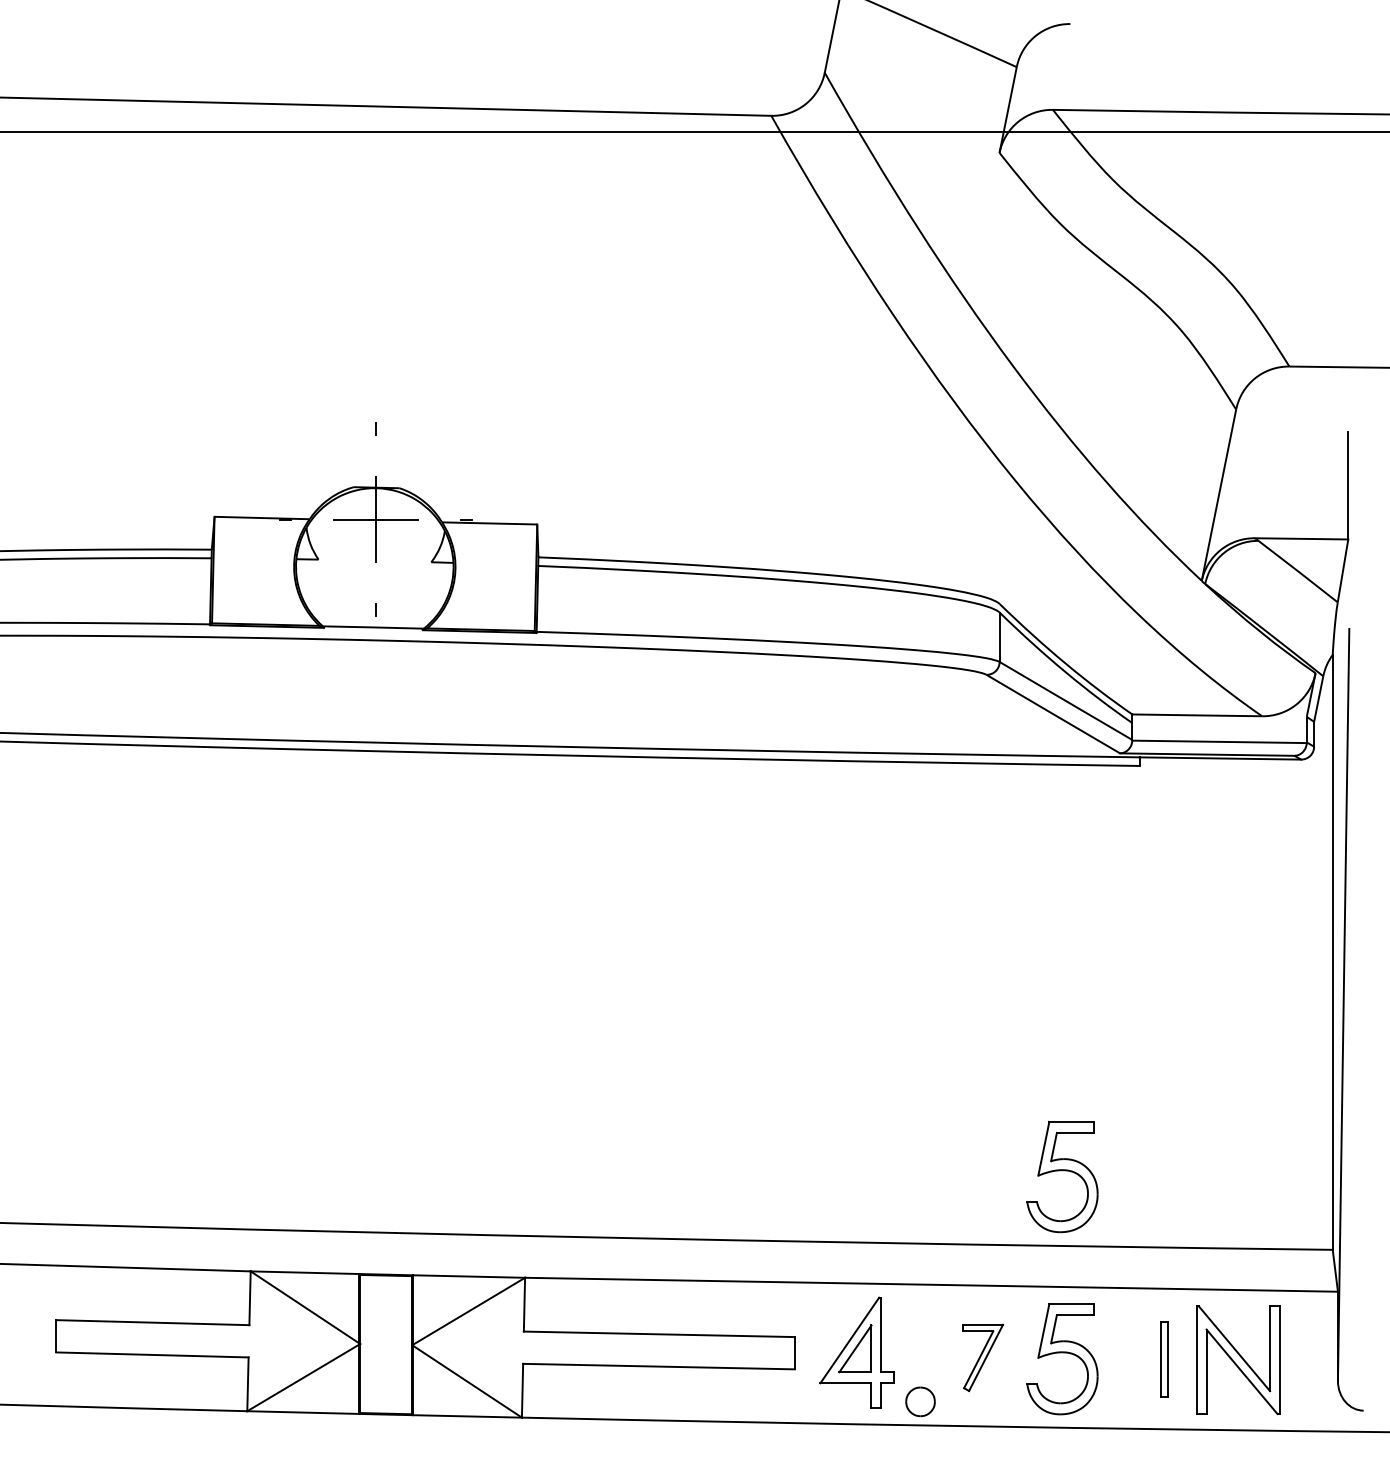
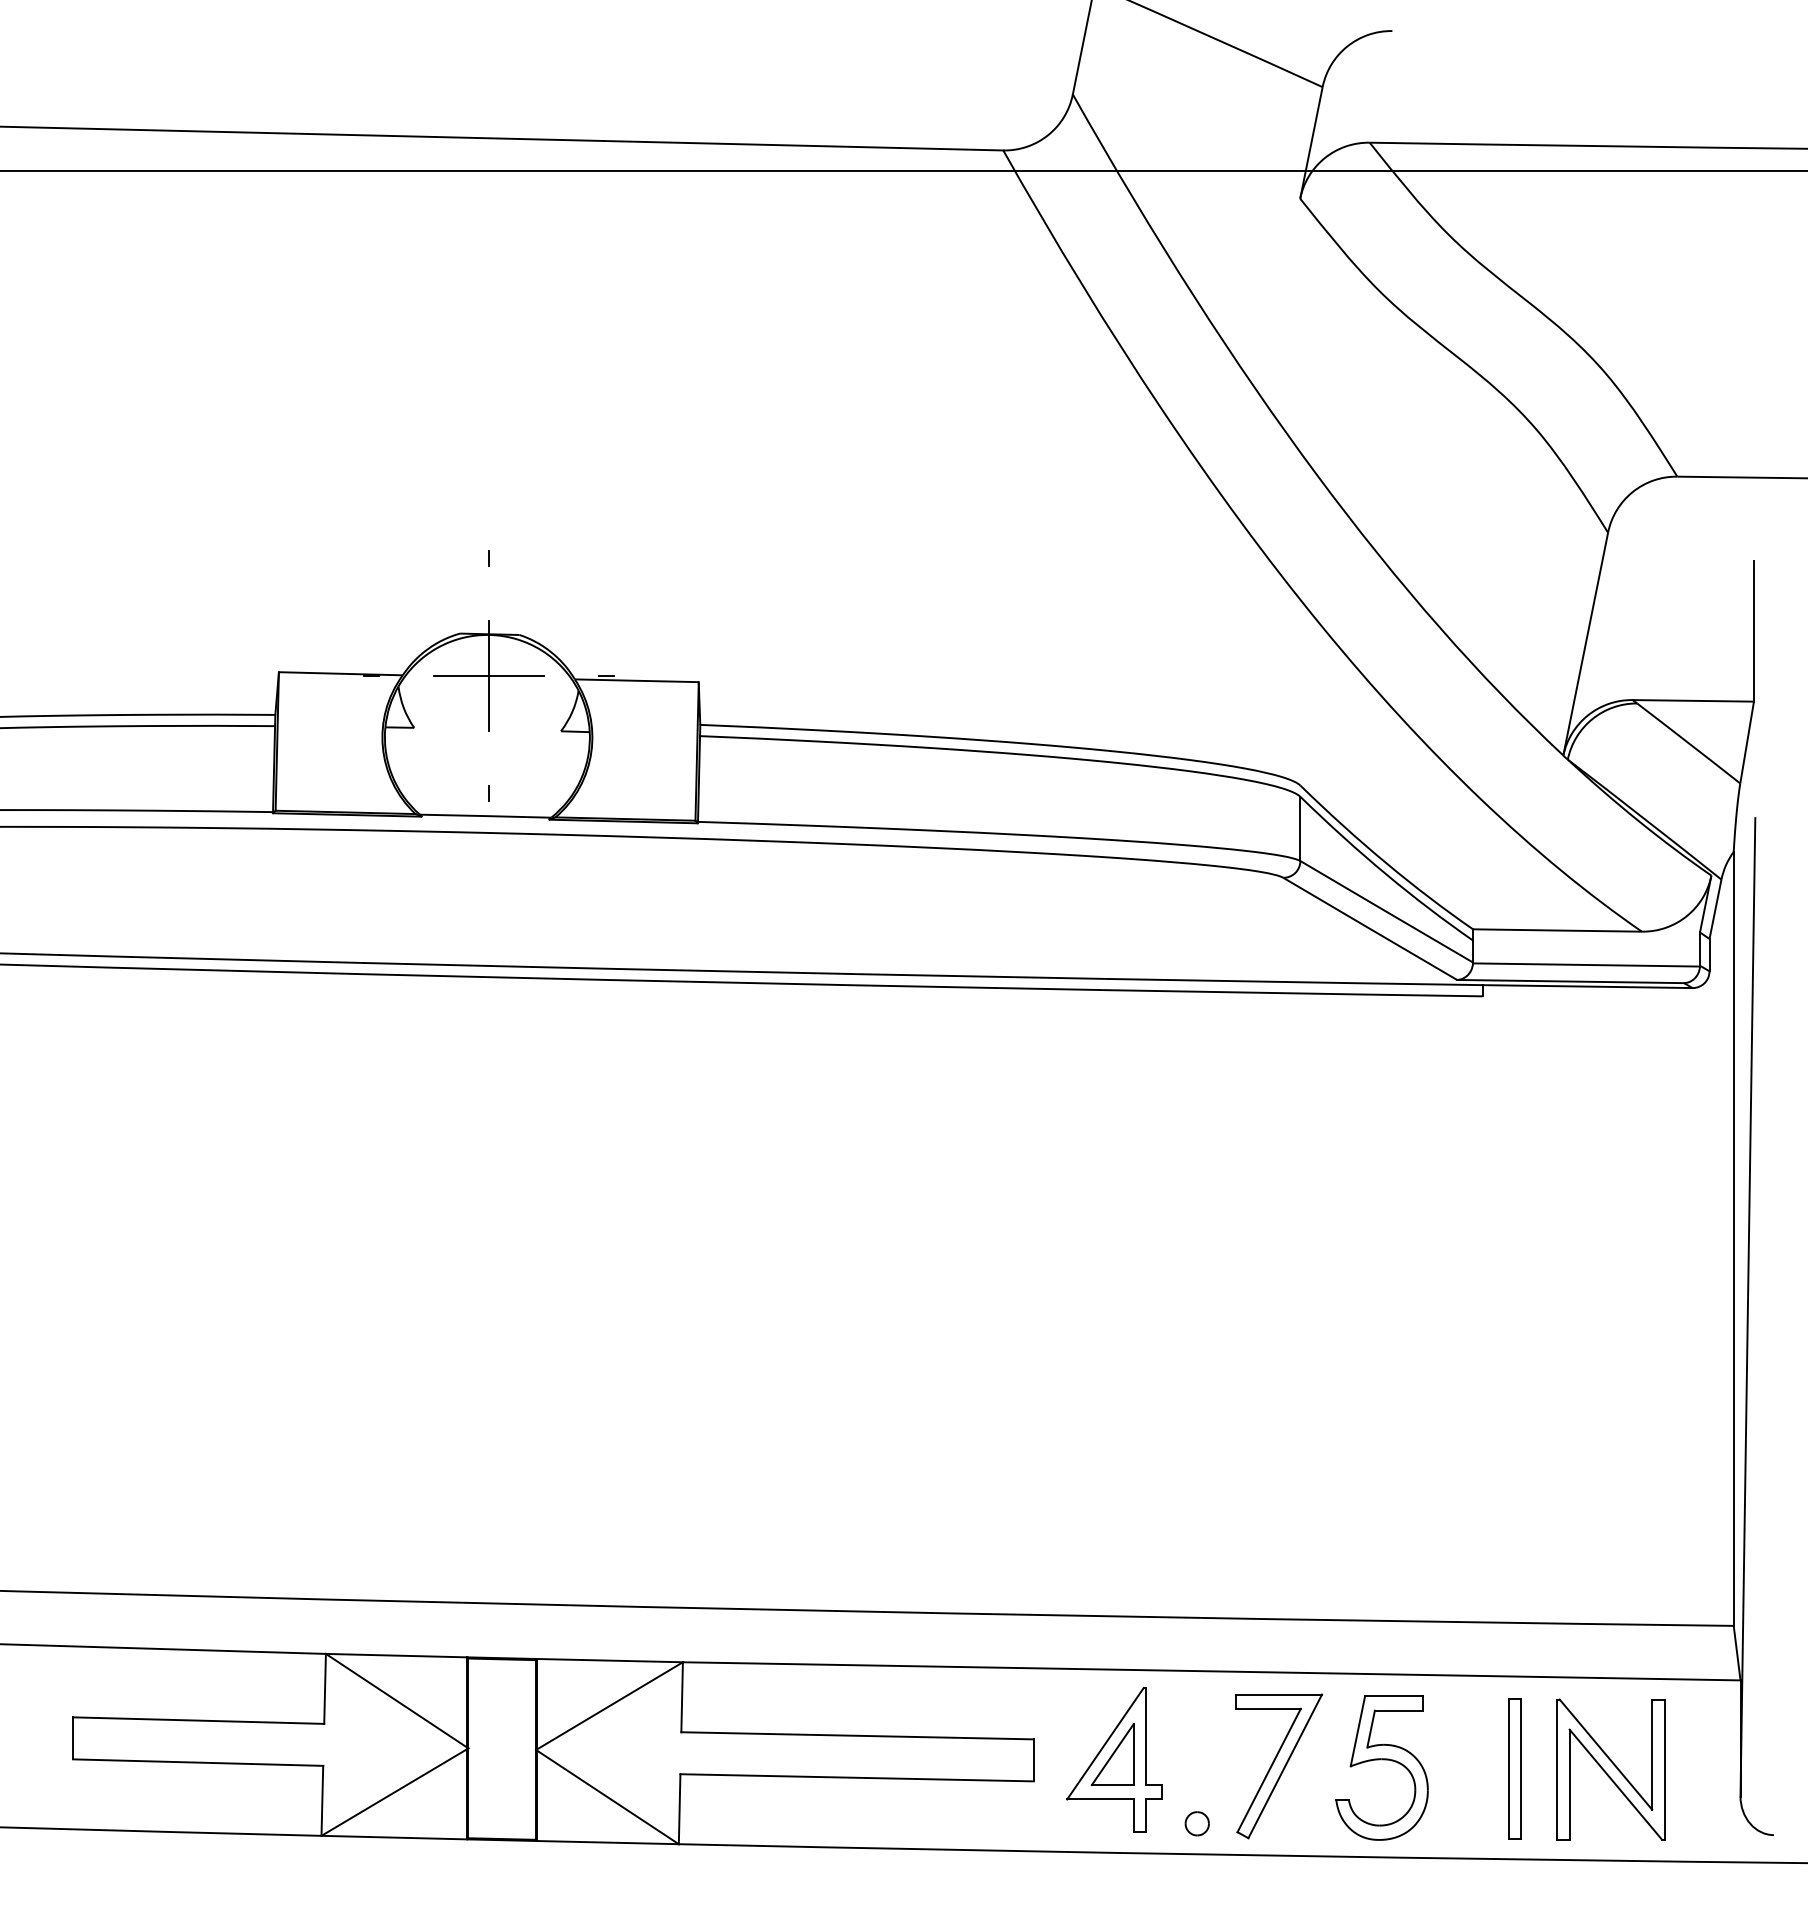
part: (1062, 1171) -> (1381, 1523), removed
part: (982, 1357) -> (1278, 1766), size x1.67
part: (1164, 1359) -> (1514, 1768), size x1.43
part: (919, 1401) -> (1196, 1823), size x0.62

